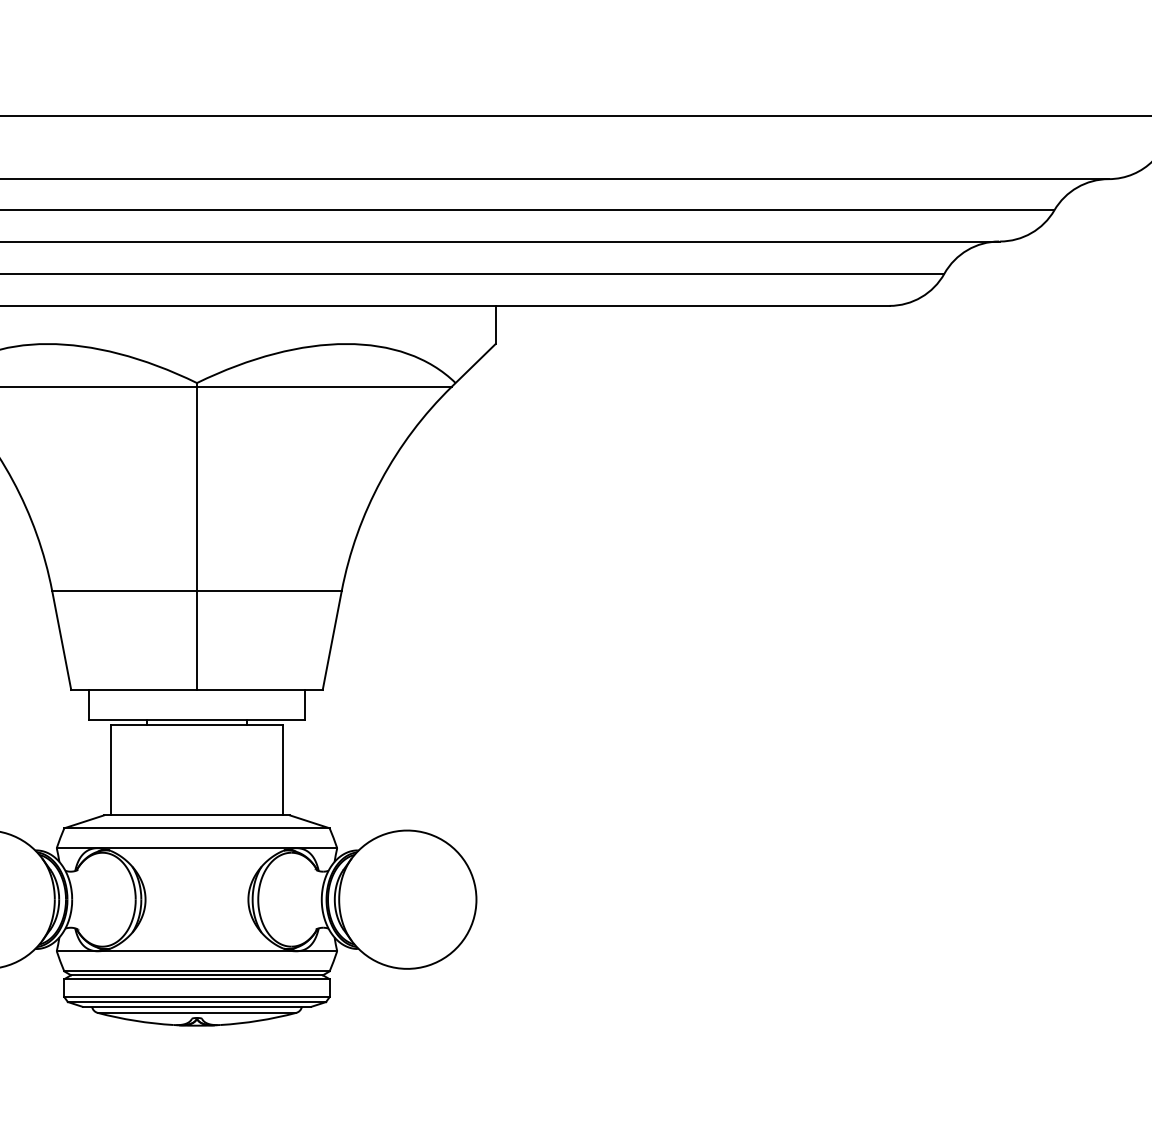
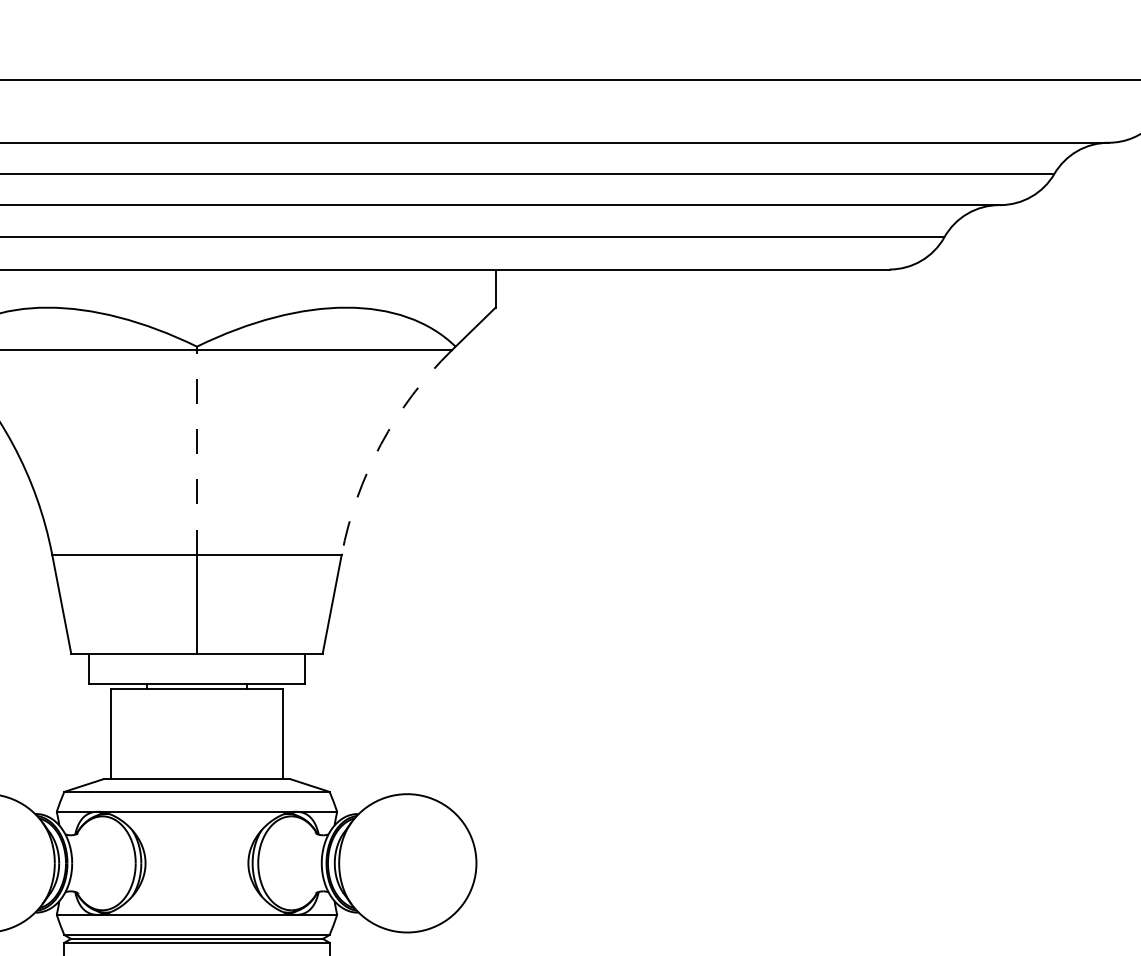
arc: (381, 480) -> (381, 444), solid -> dashed
line: (196, 488) -> (196, 452), solid -> dashed

